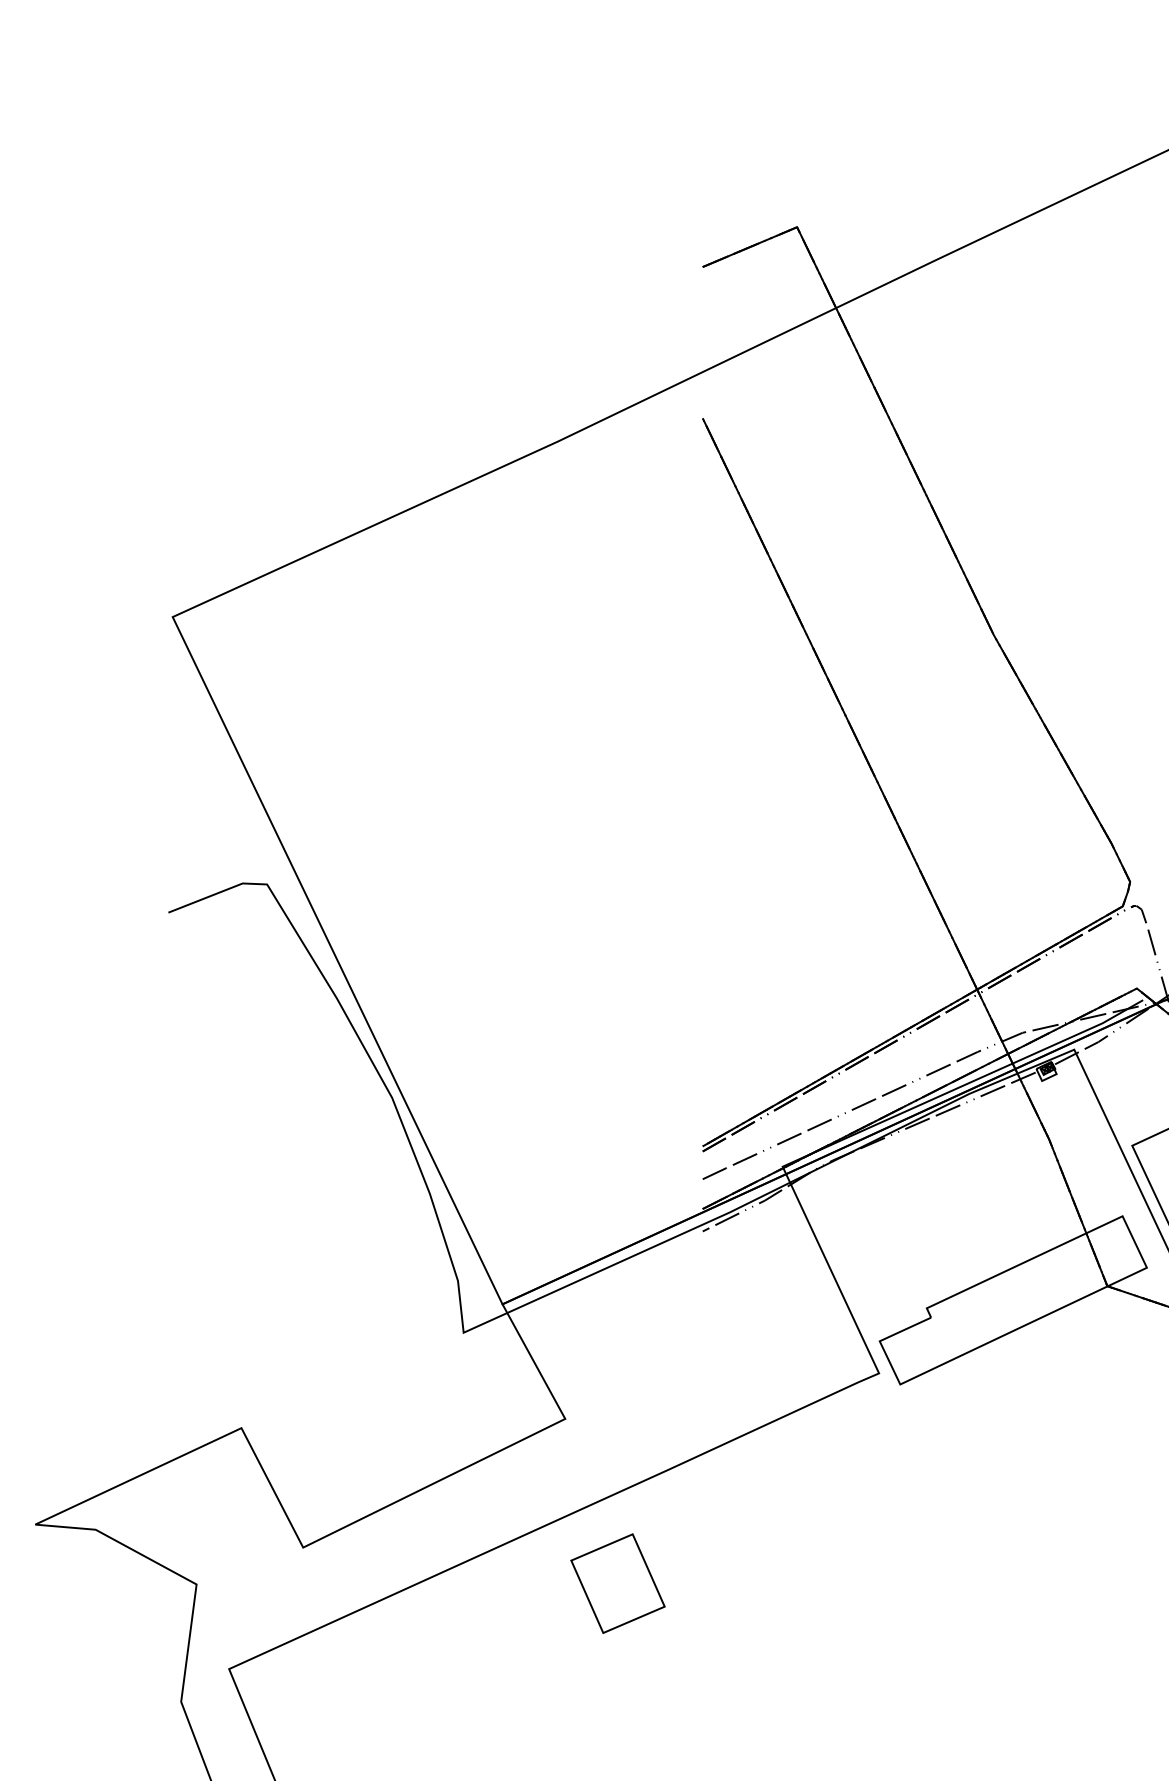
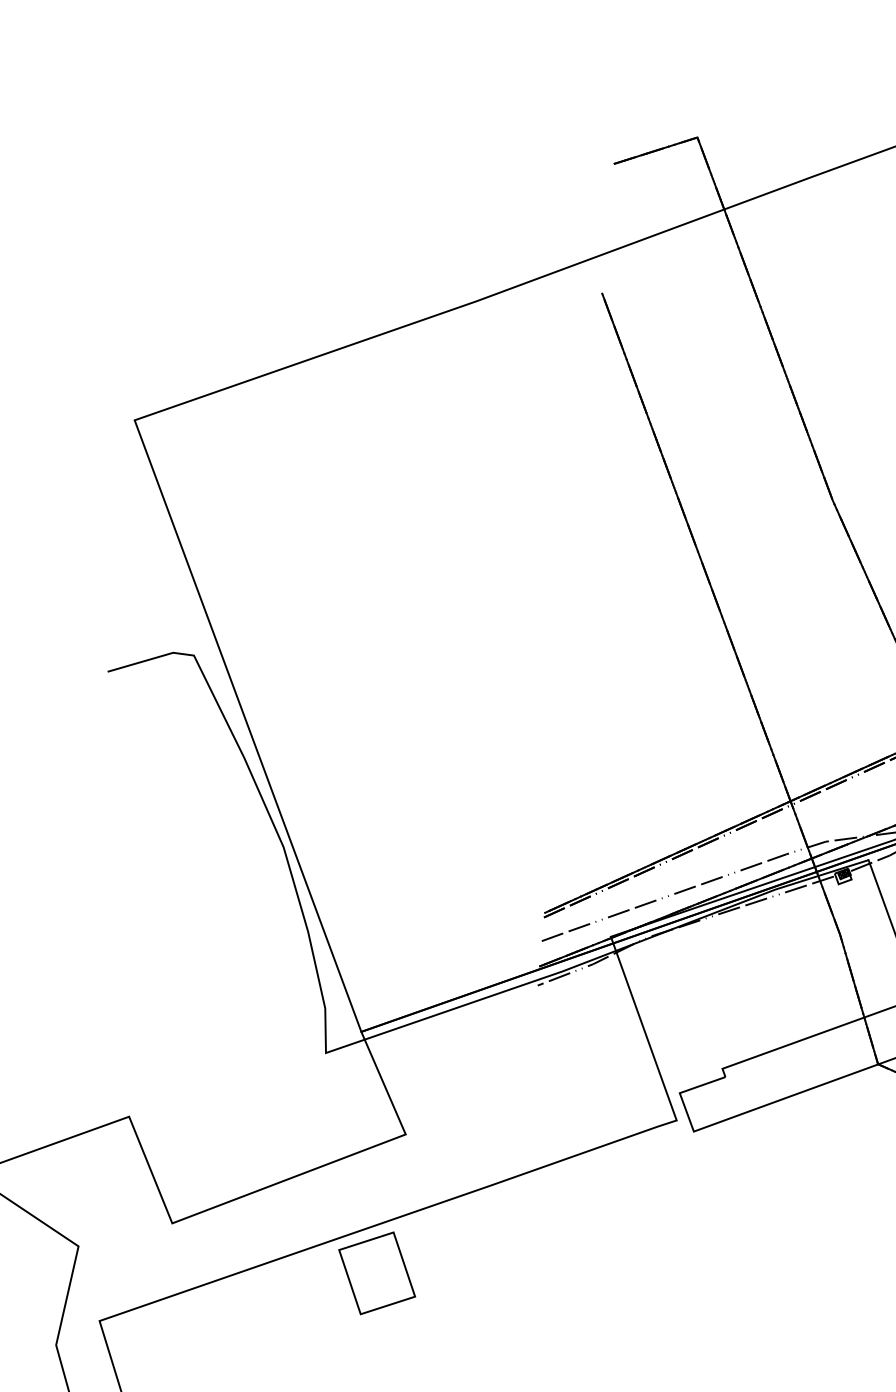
part: (617, 1583) -> (376, 1273), moved

